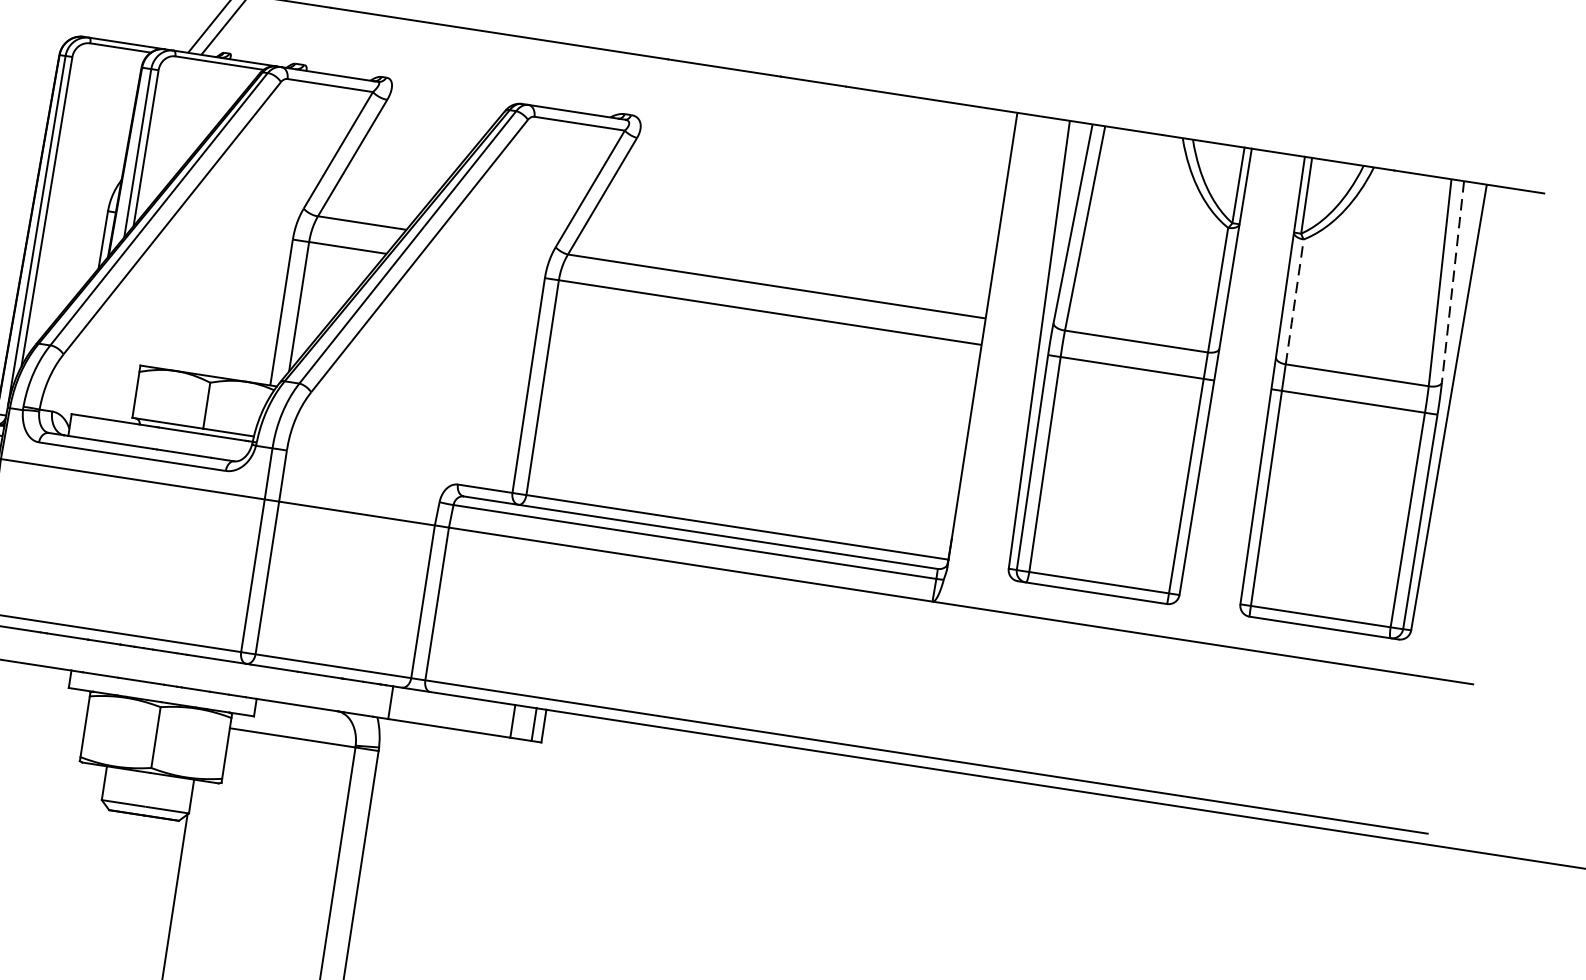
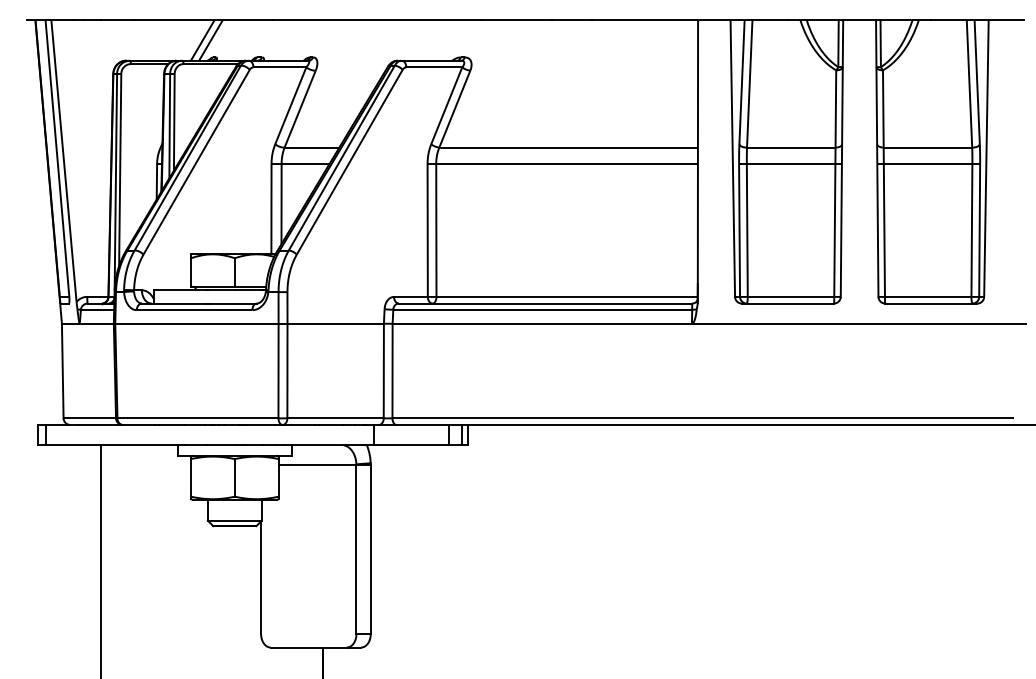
line: (1453, 280) -> (977, 81), dashed -> solid
line: (1295, 301) -> (883, 108), dashed -> solid

